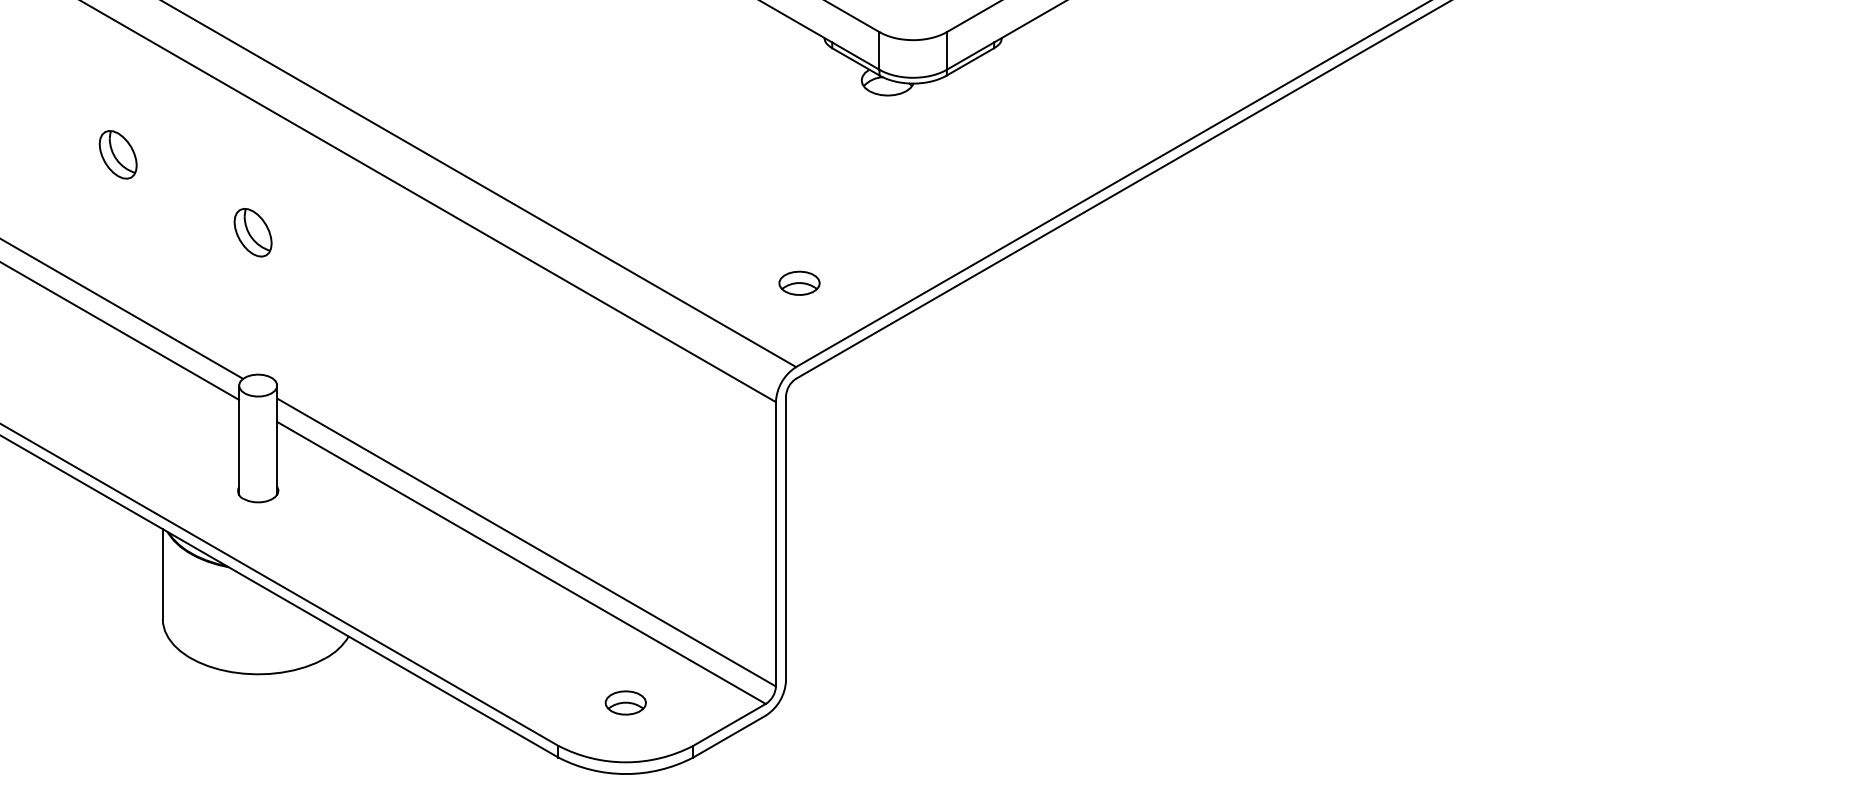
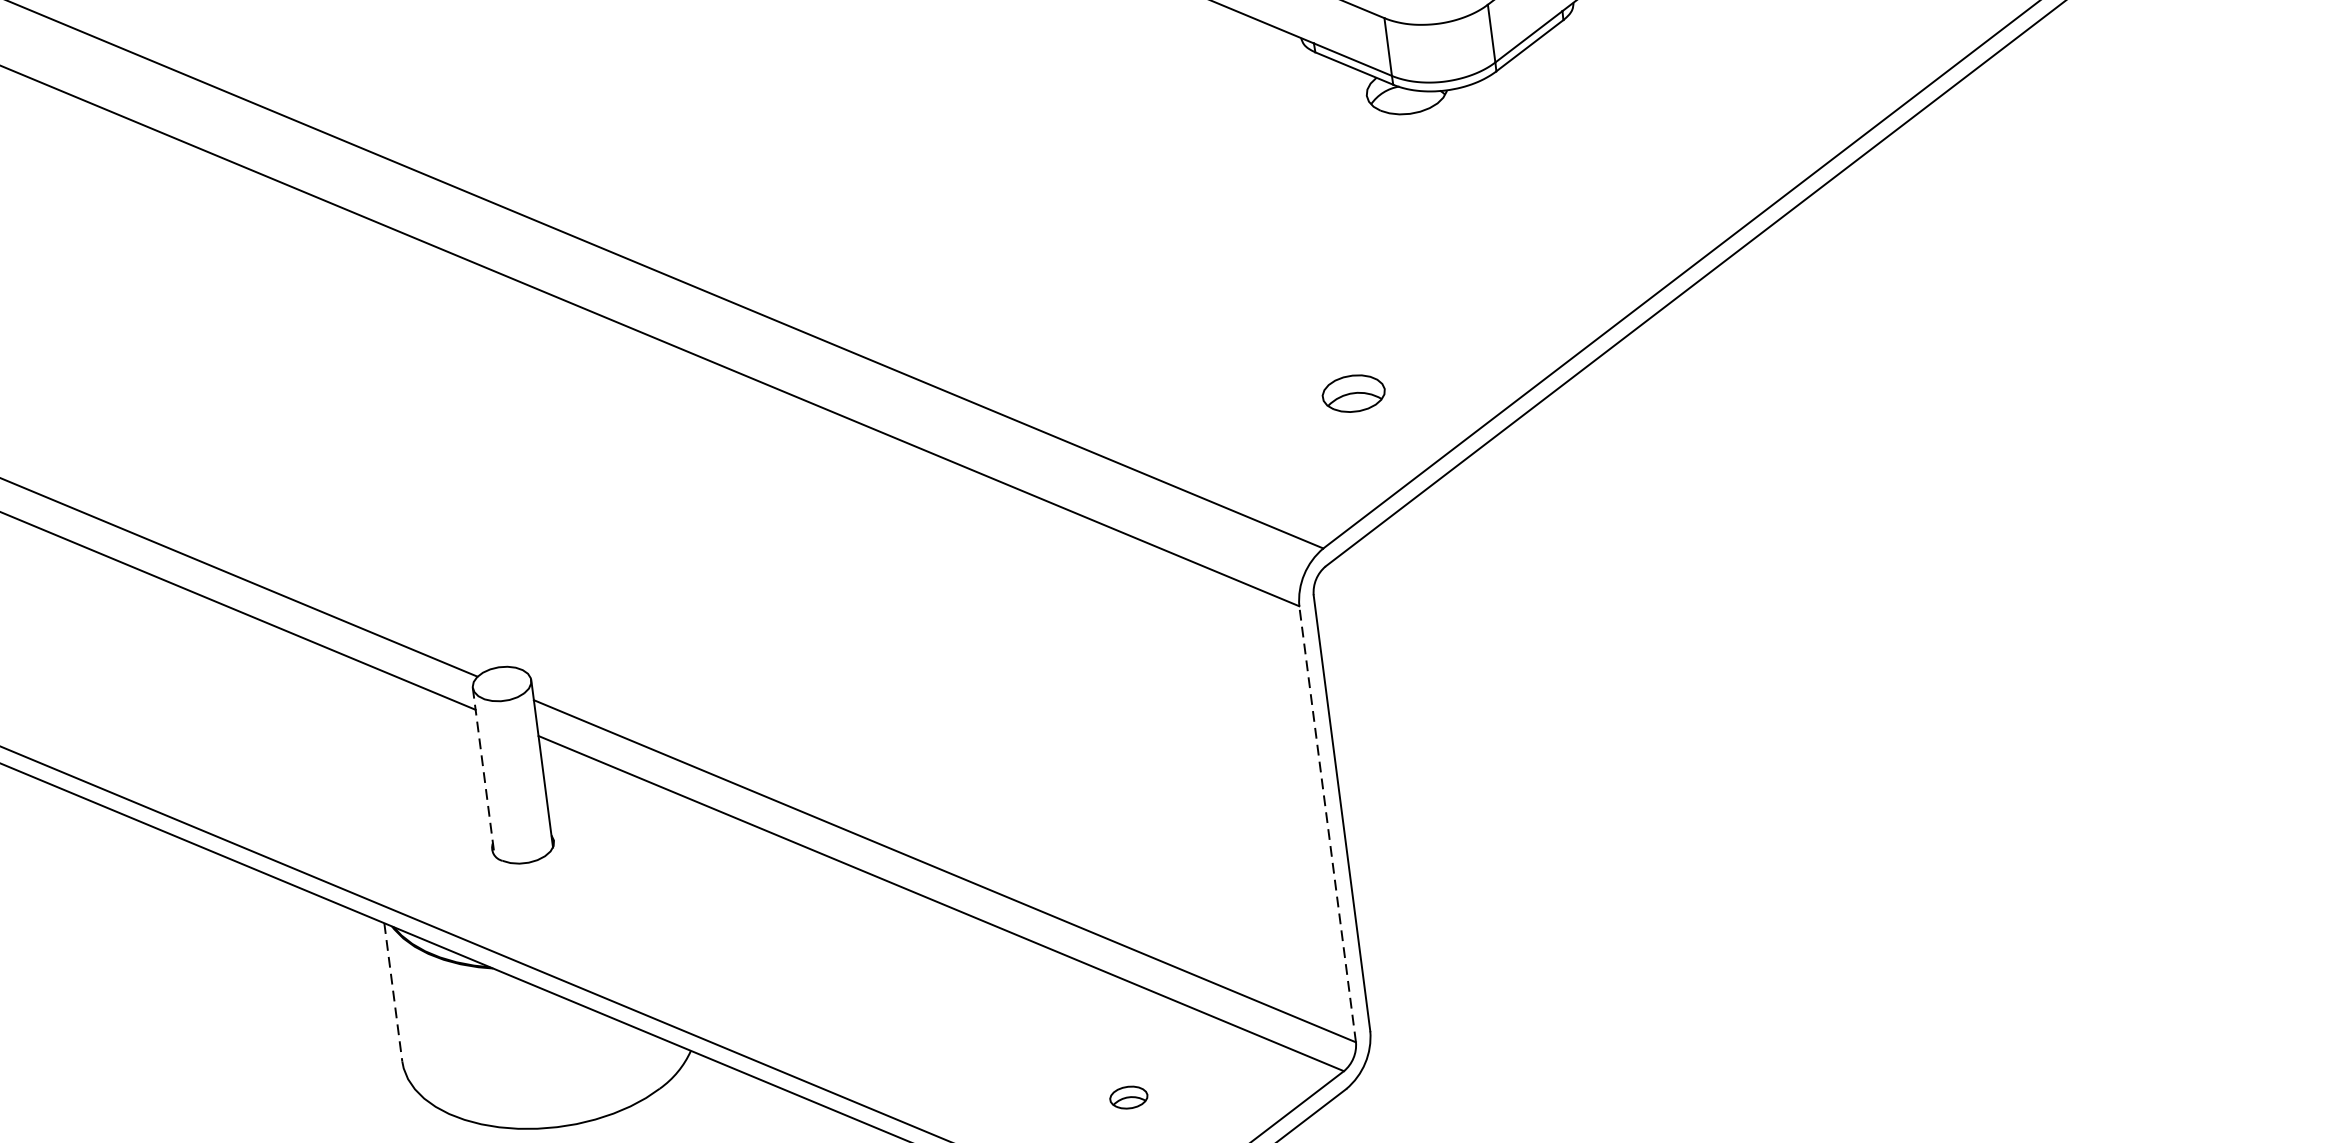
part: (117, 154) -> (240, 357), removed
part: (252, 232) -> (462, 450), removed
part: (799, 282) -> (1353, 392), moved
line: (239, 440) -> (484, 771), solid -> dashed
line: (775, 543) -> (1326, 823), solid -> dashed
line: (162, 574) -> (392, 992), solid -> dashed
part: (625, 702) -> (1128, 1096), size x0.6

